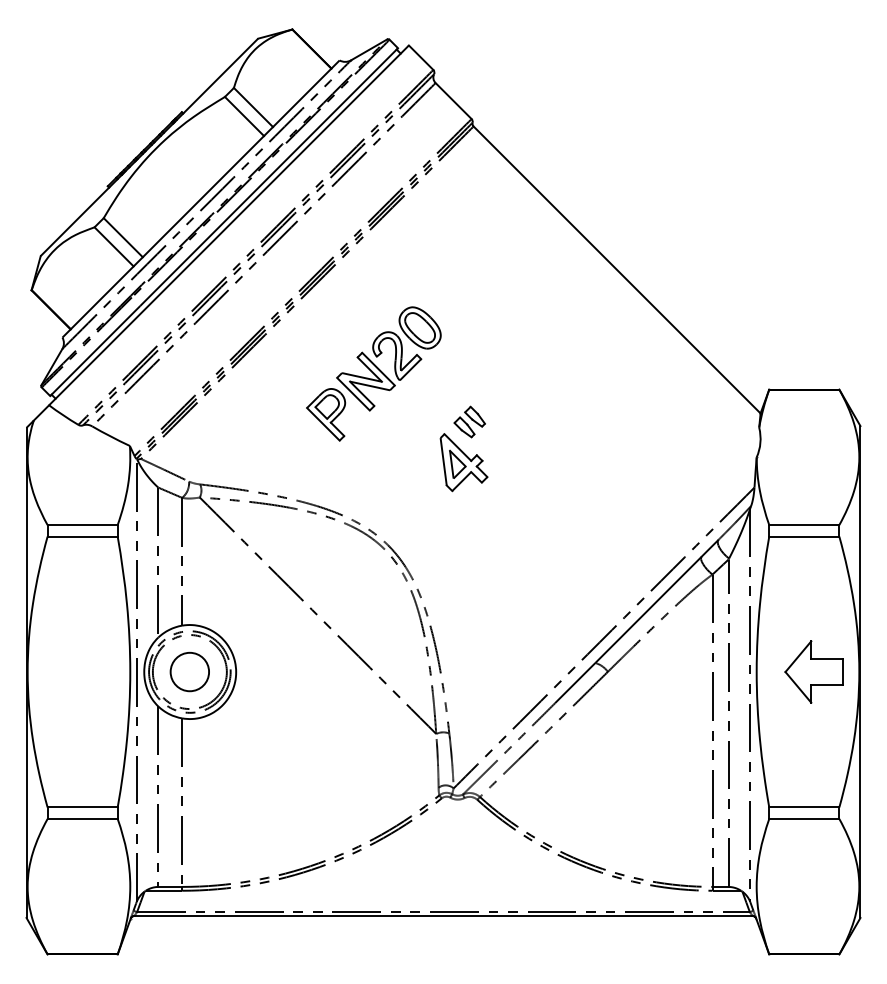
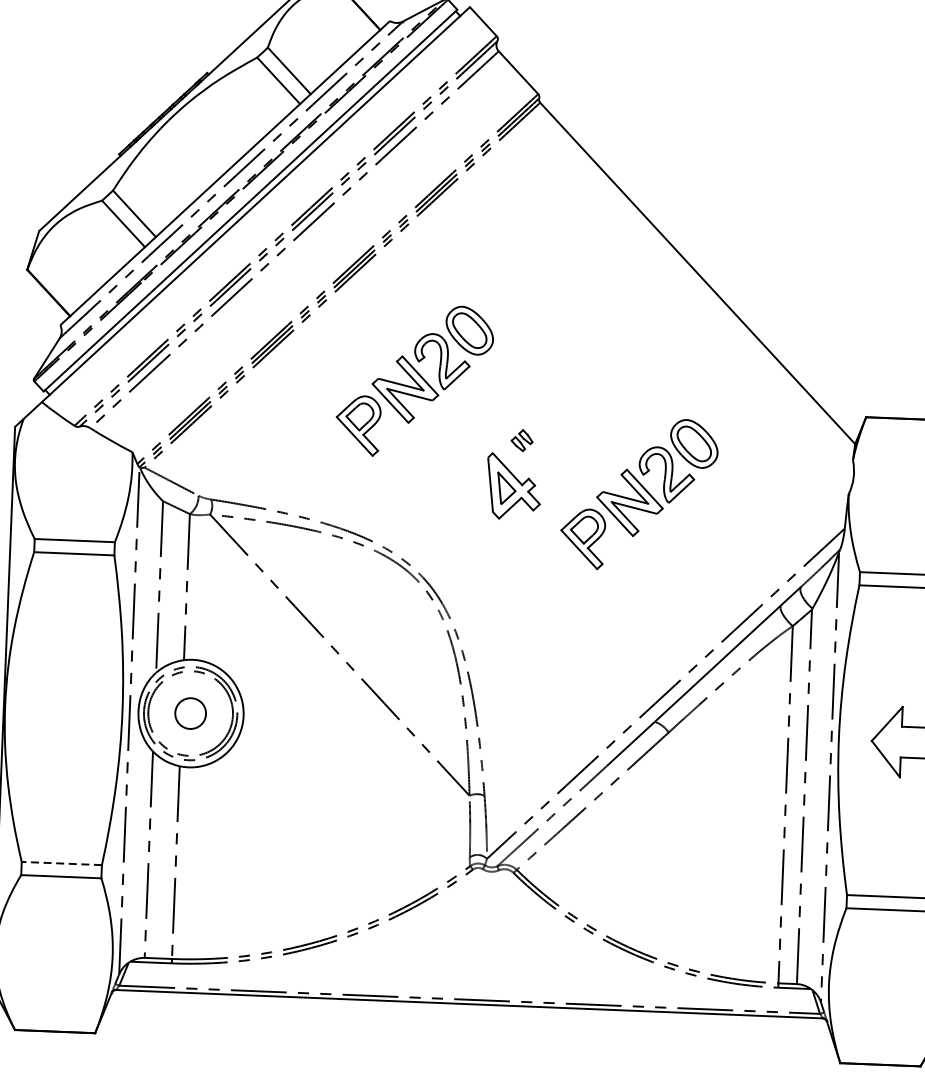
part: (469, 421) -> (521, 439), size x0.6
part: (573, 464) -> (638, 493), added
circle: (189, 671) -> (190, 712), size x0.7
line: (82, 807) -> (61, 863), solid -> dashed

